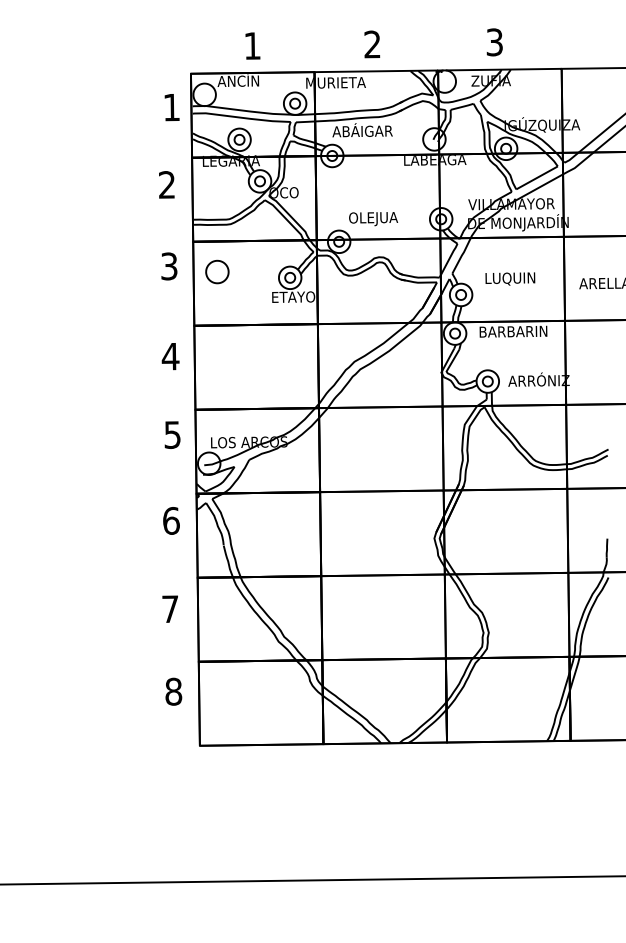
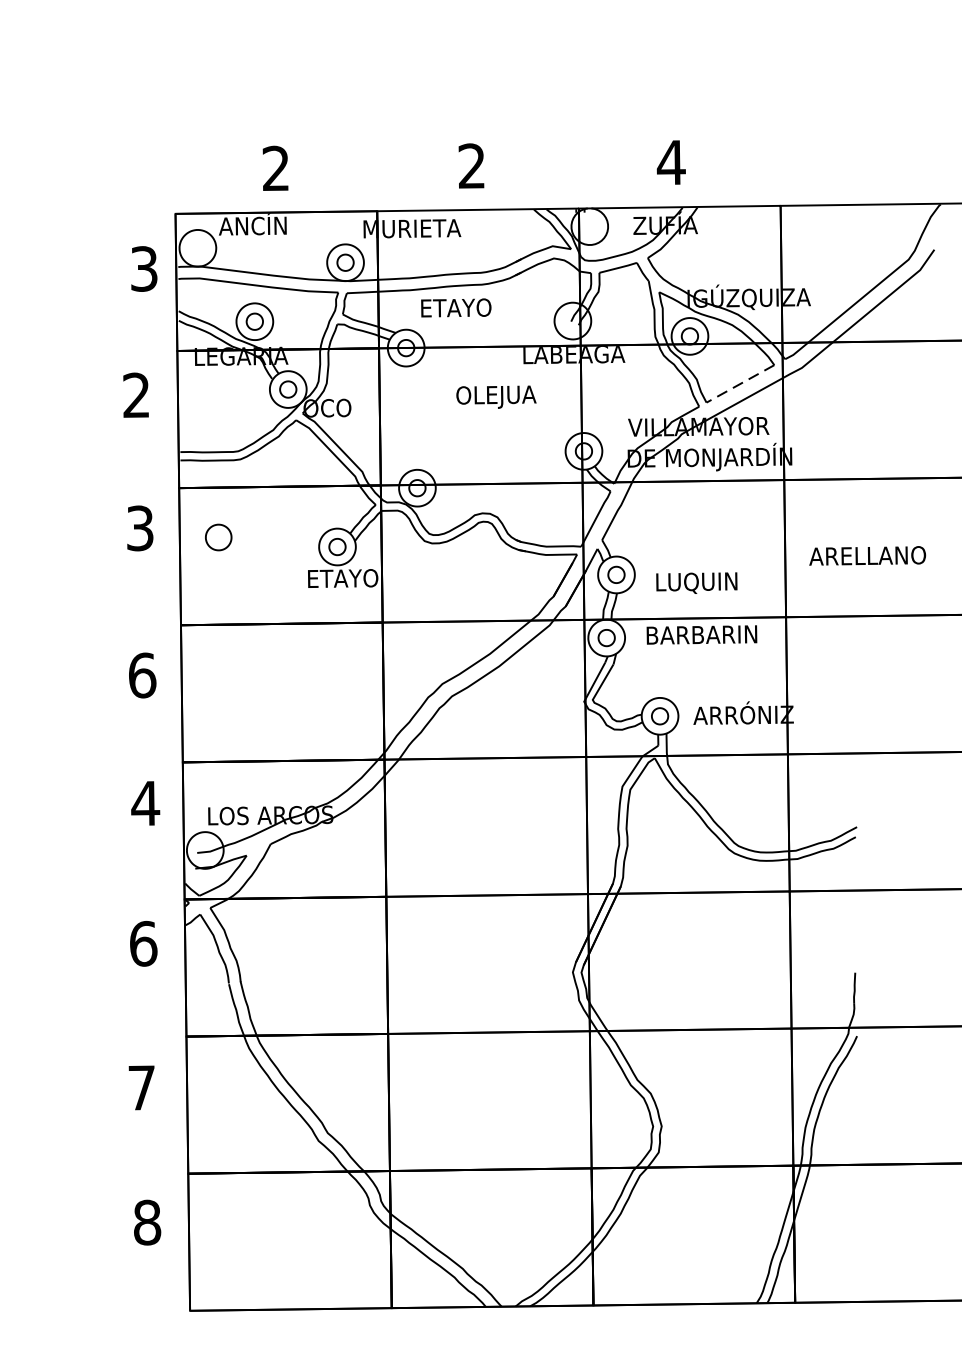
text: (494, 42) -> (670, 162), 3 -> 4
text: (252, 45) -> (275, 167), 1 -> 2
text: (171, 107) -> (143, 268), 1 -> 3
text: (362, 130) -> (455, 306), ABÁIGAR -> ETAYO
line: (537, 177) -> (741, 383), solid -> dashed
text: (373, 219) -> (496, 397), moved
part: (217, 271) -> (218, 536), size x0.7
text: (510, 278) -> (697, 582), moved
text: (170, 356) -> (142, 675), 4 -> 6
text: (172, 434) -> (145, 802), 5 -> 4

